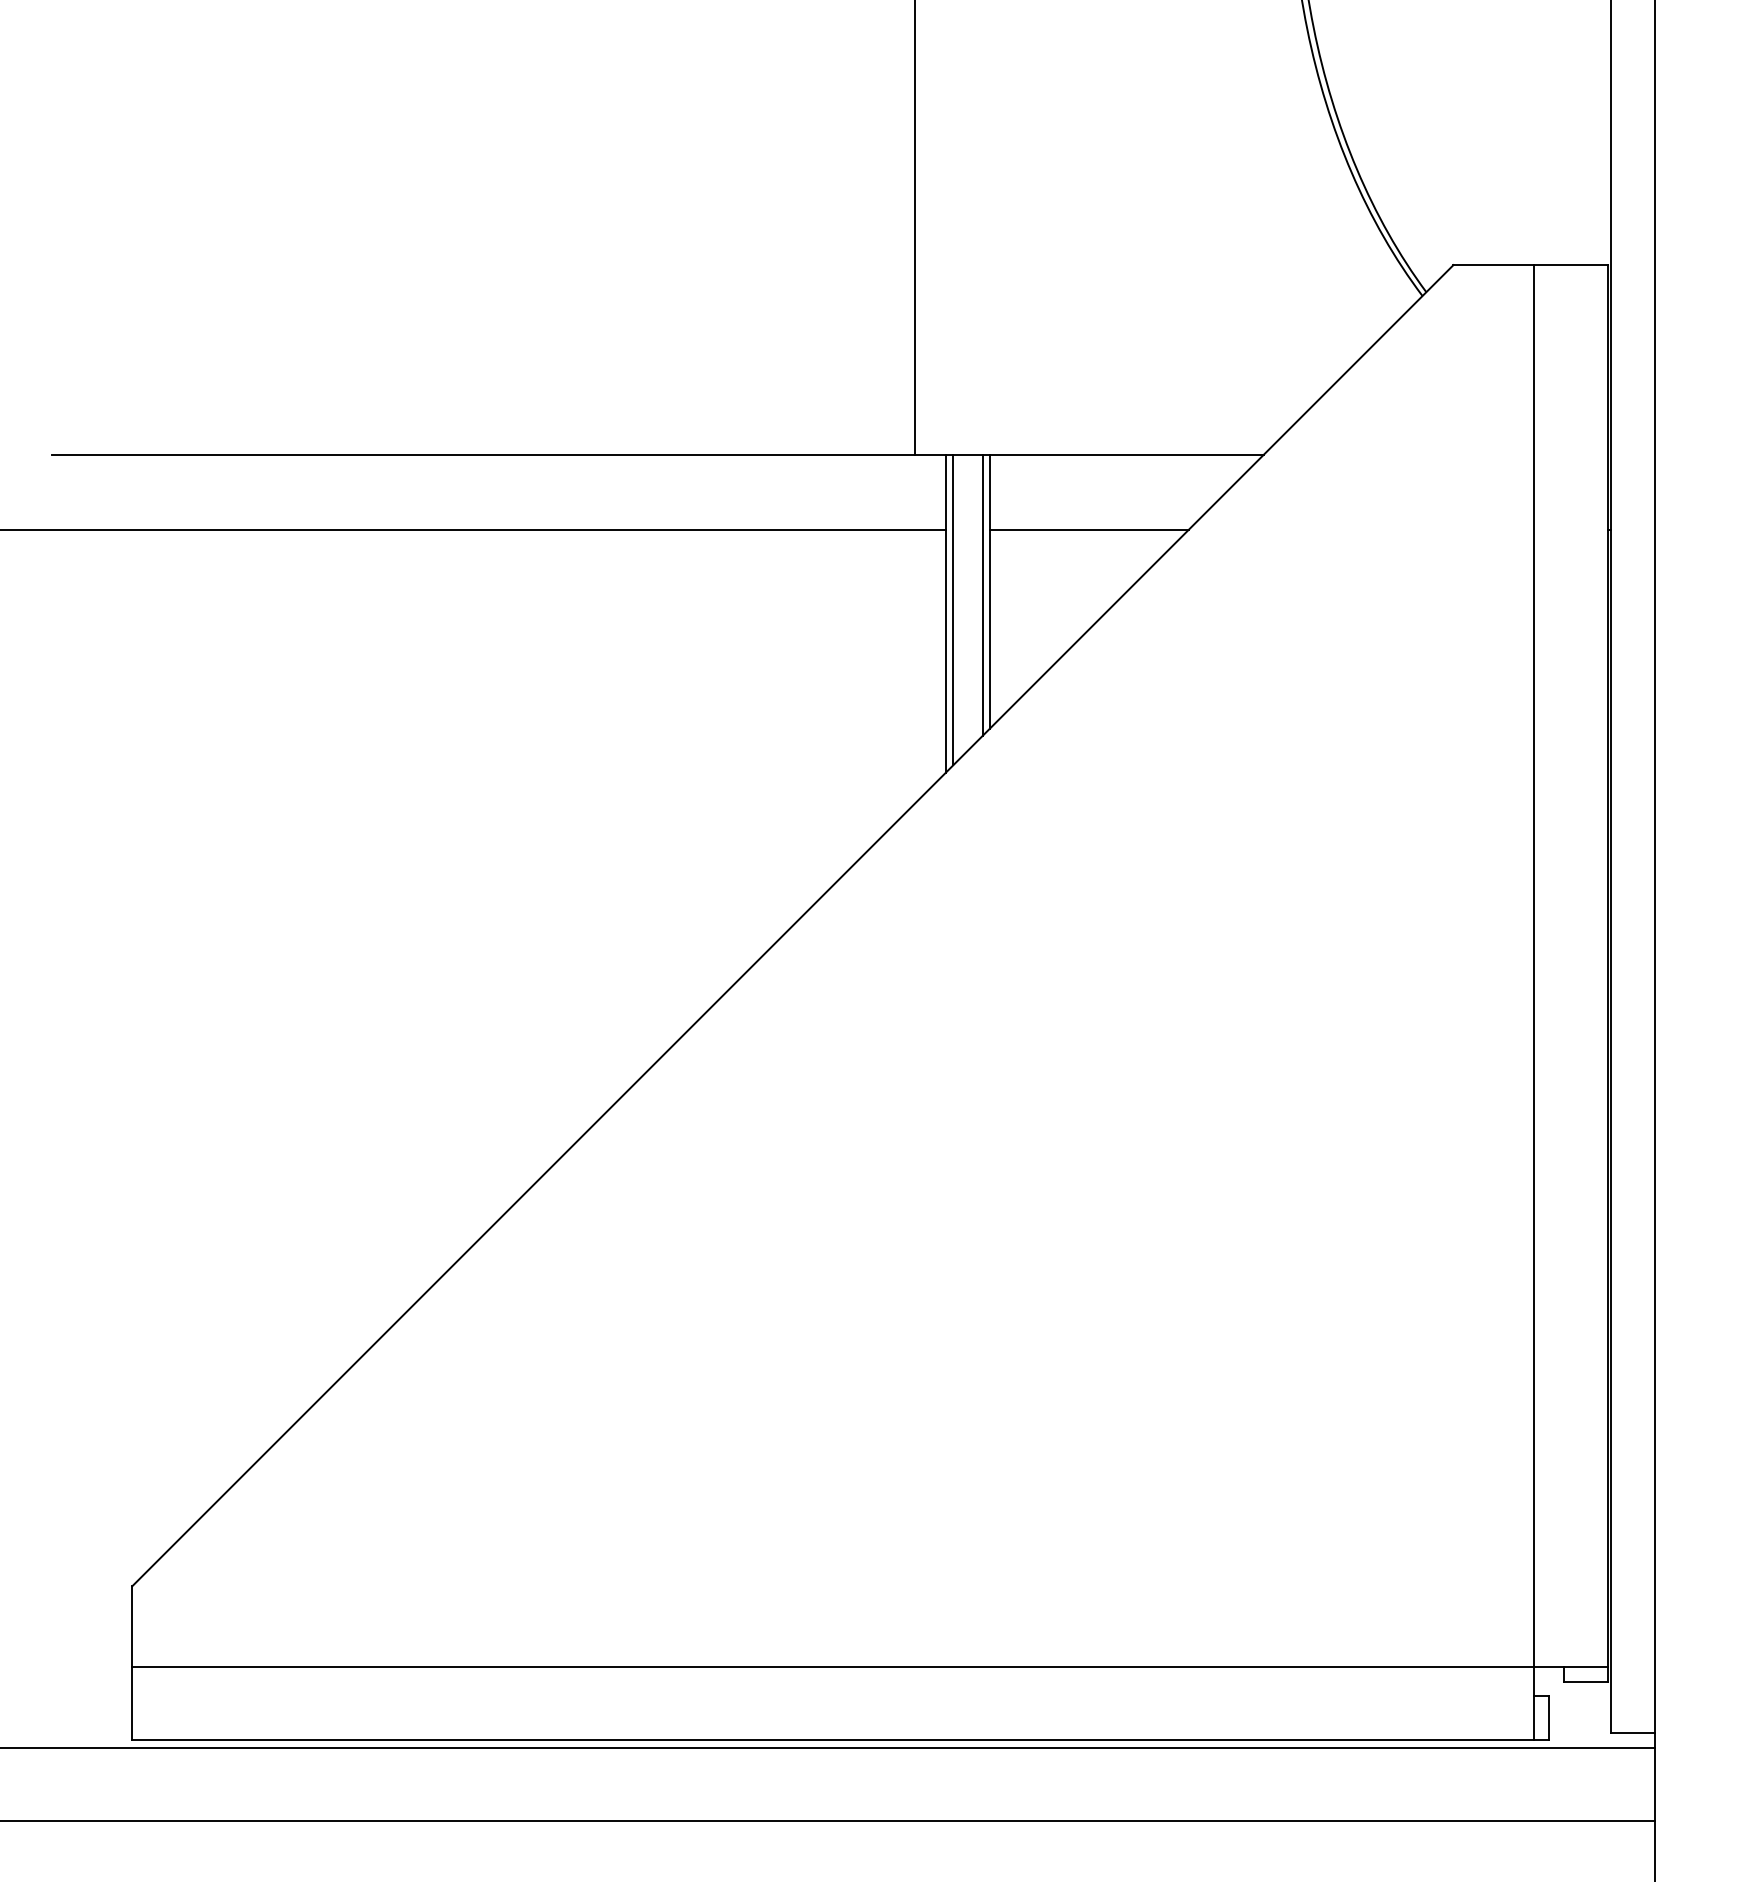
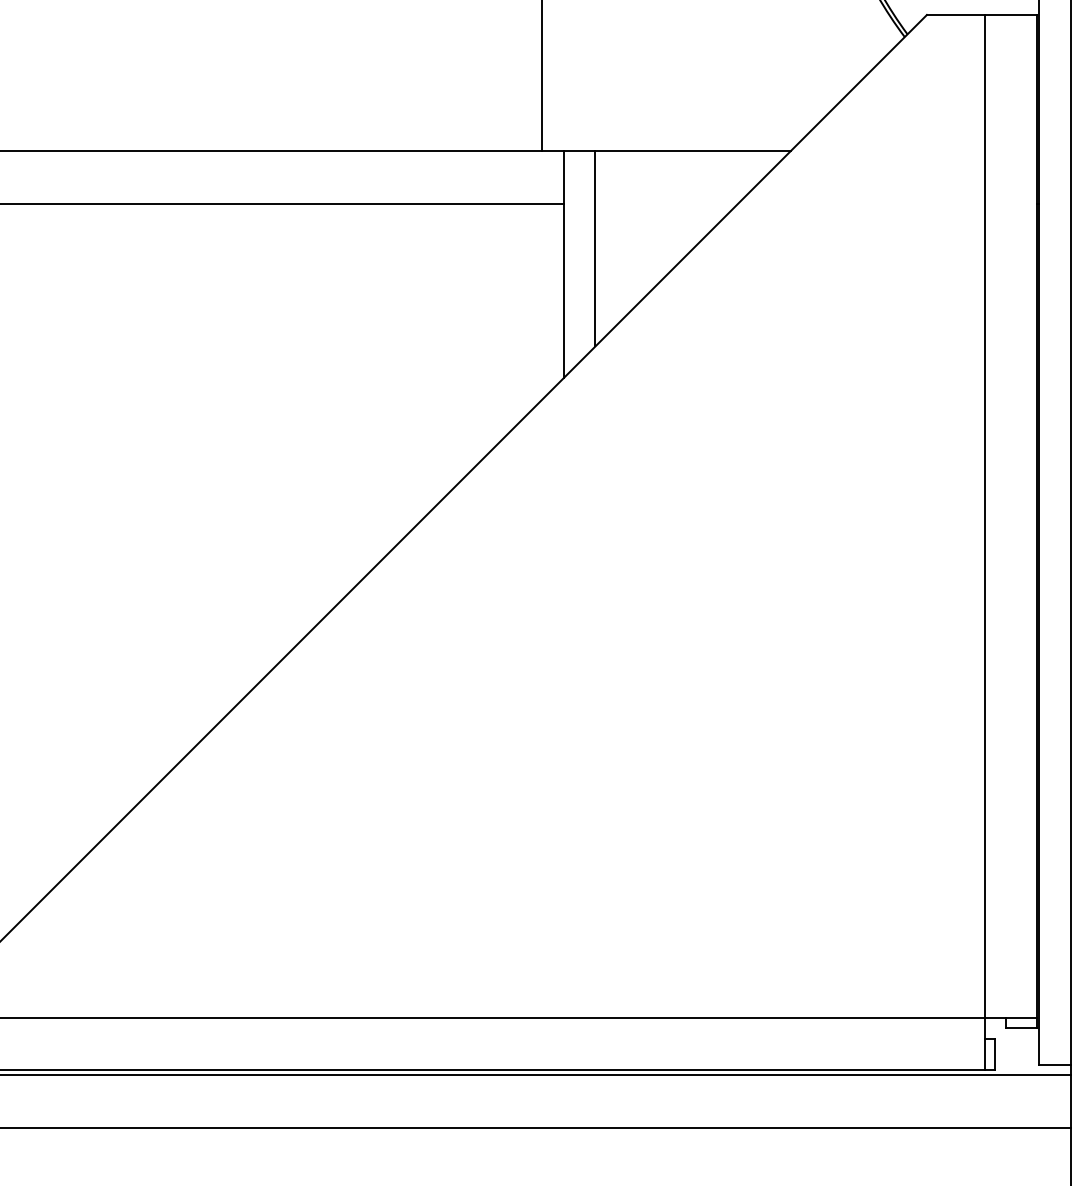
line: (1089, 529) -> (666, 204), removed
line: (982, 595) -> (590, 251), removed
line: (953, 609) -> (569, 261), removed

